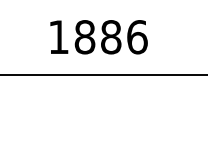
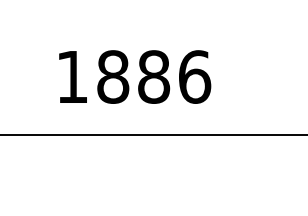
text: (98, 37) -> (134, 77), moved

